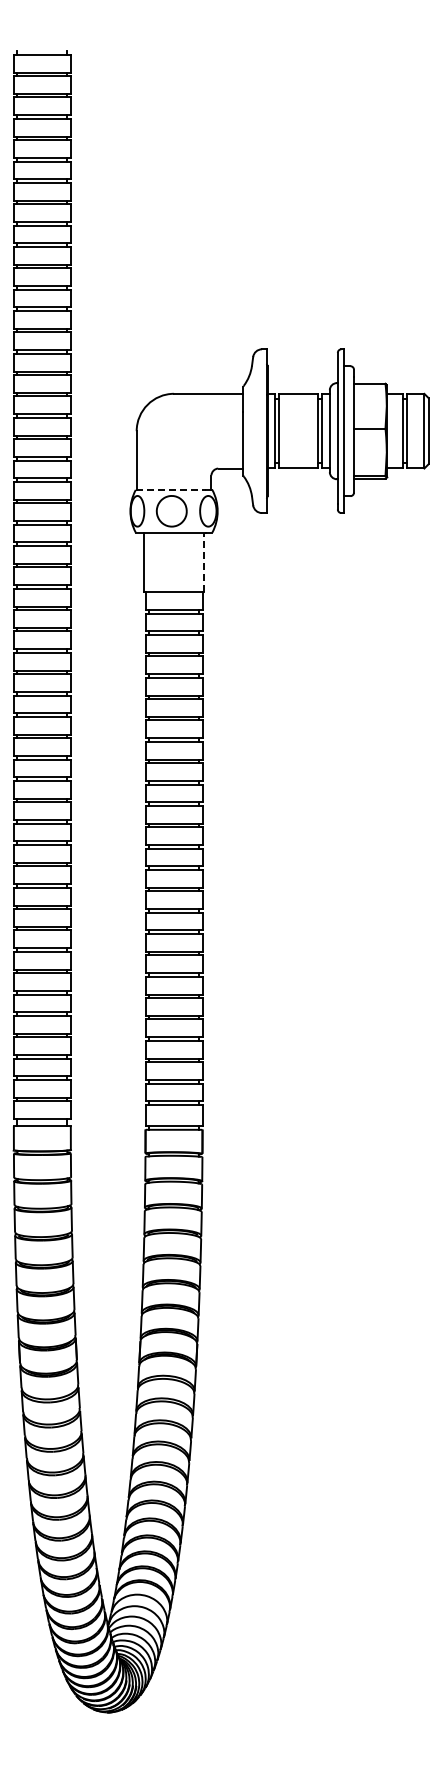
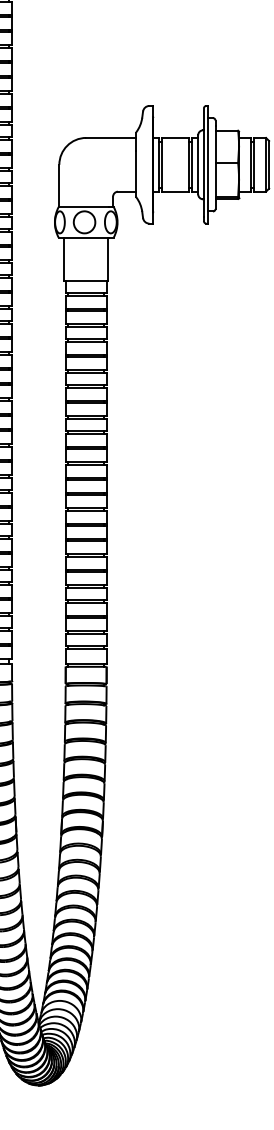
line: (171, 489) -> (84, 206), dashed -> solid
line: (204, 562) -> (108, 259), dashed -> solid

